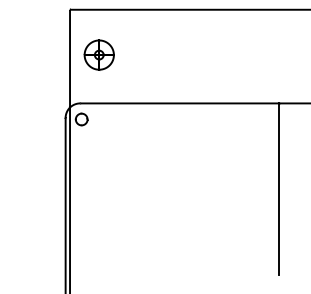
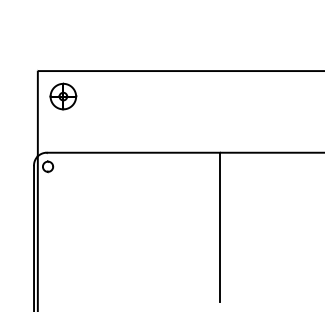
part: (99, 54) -> (63, 96), moved

